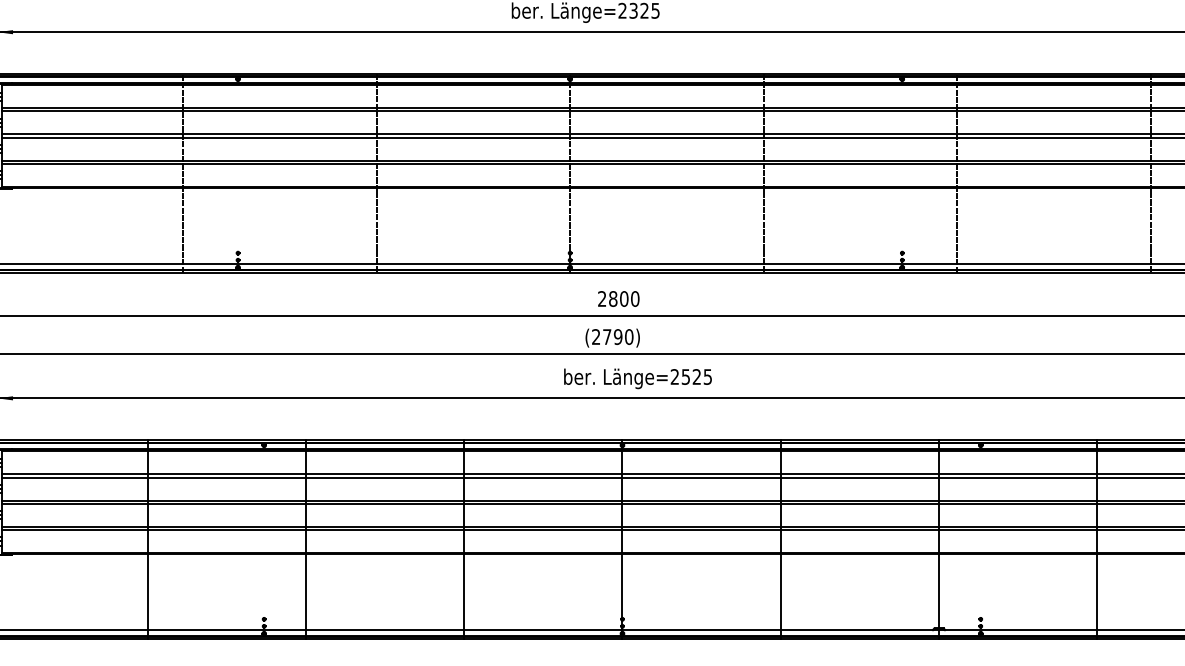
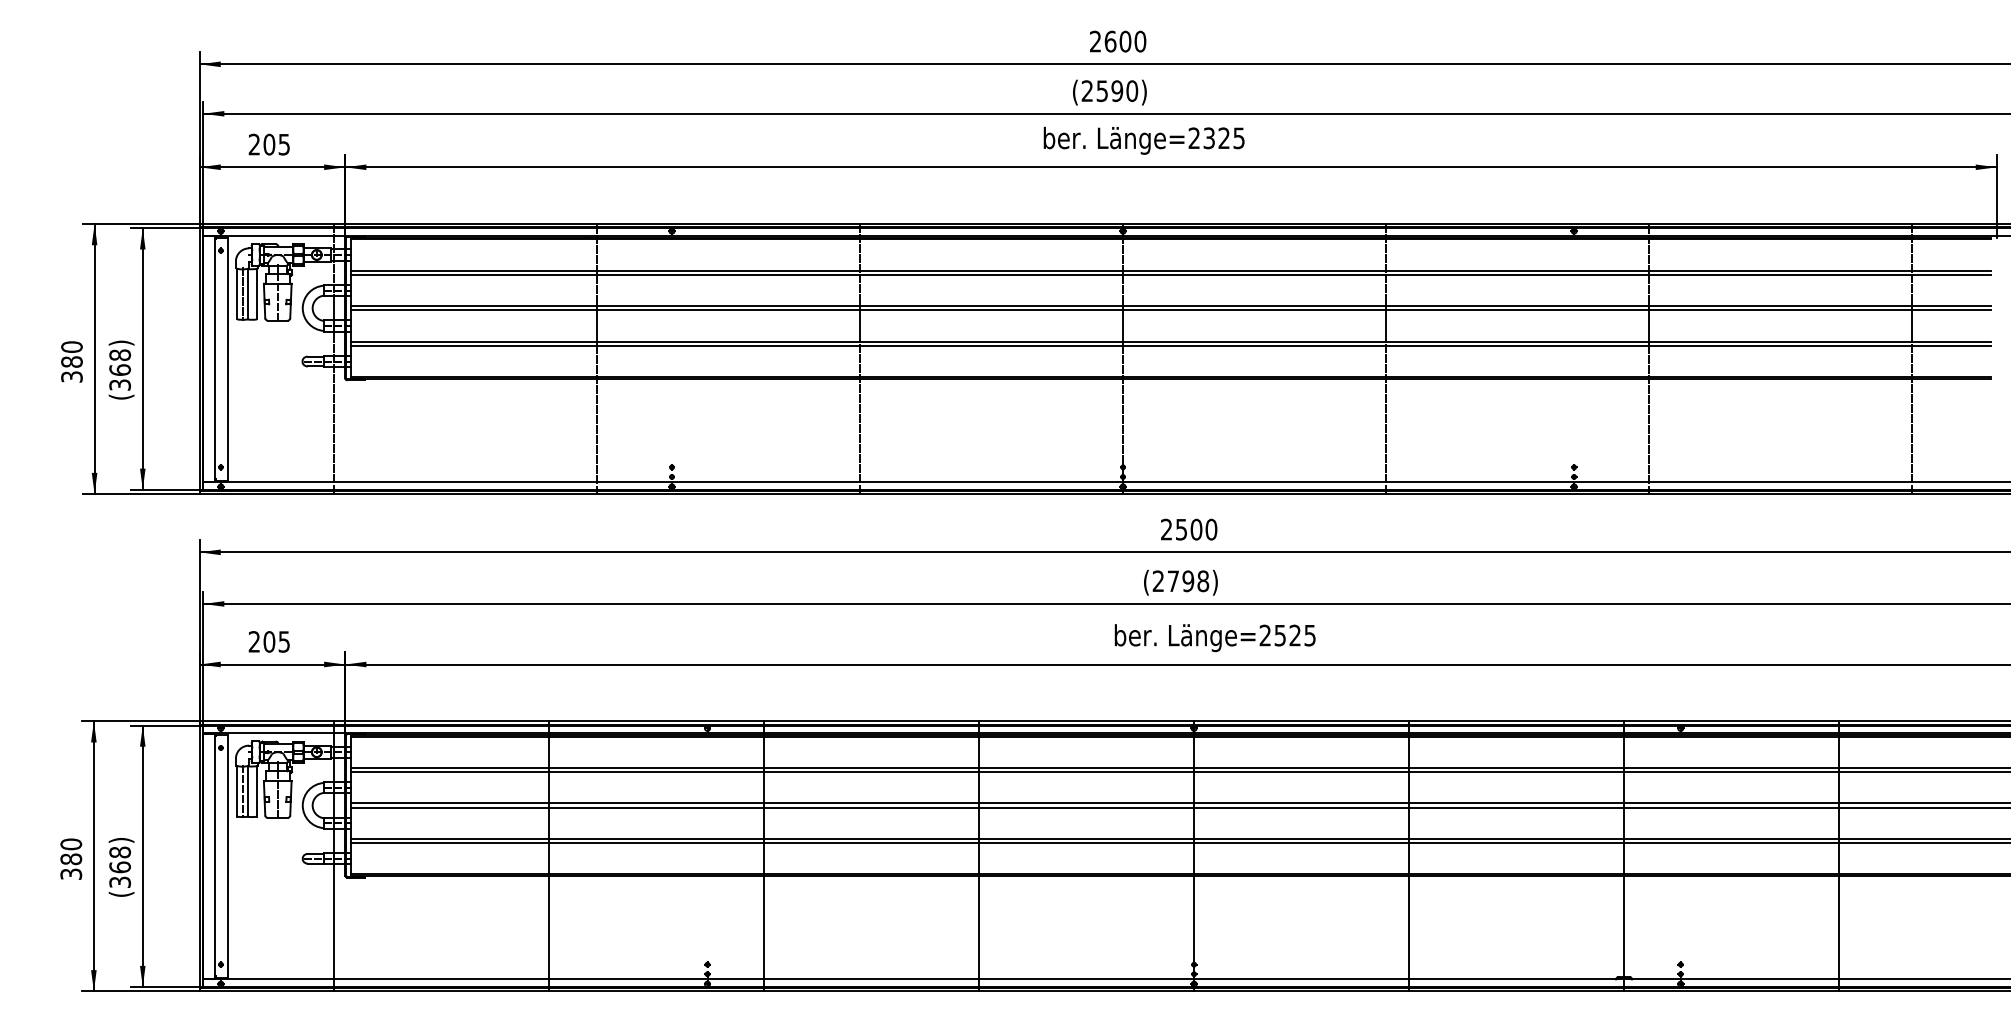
text: (613, 298) -> (1181, 529), 2800 -> 2500
text: (629, 336) -> (1203, 580), 2790 -> 2798

